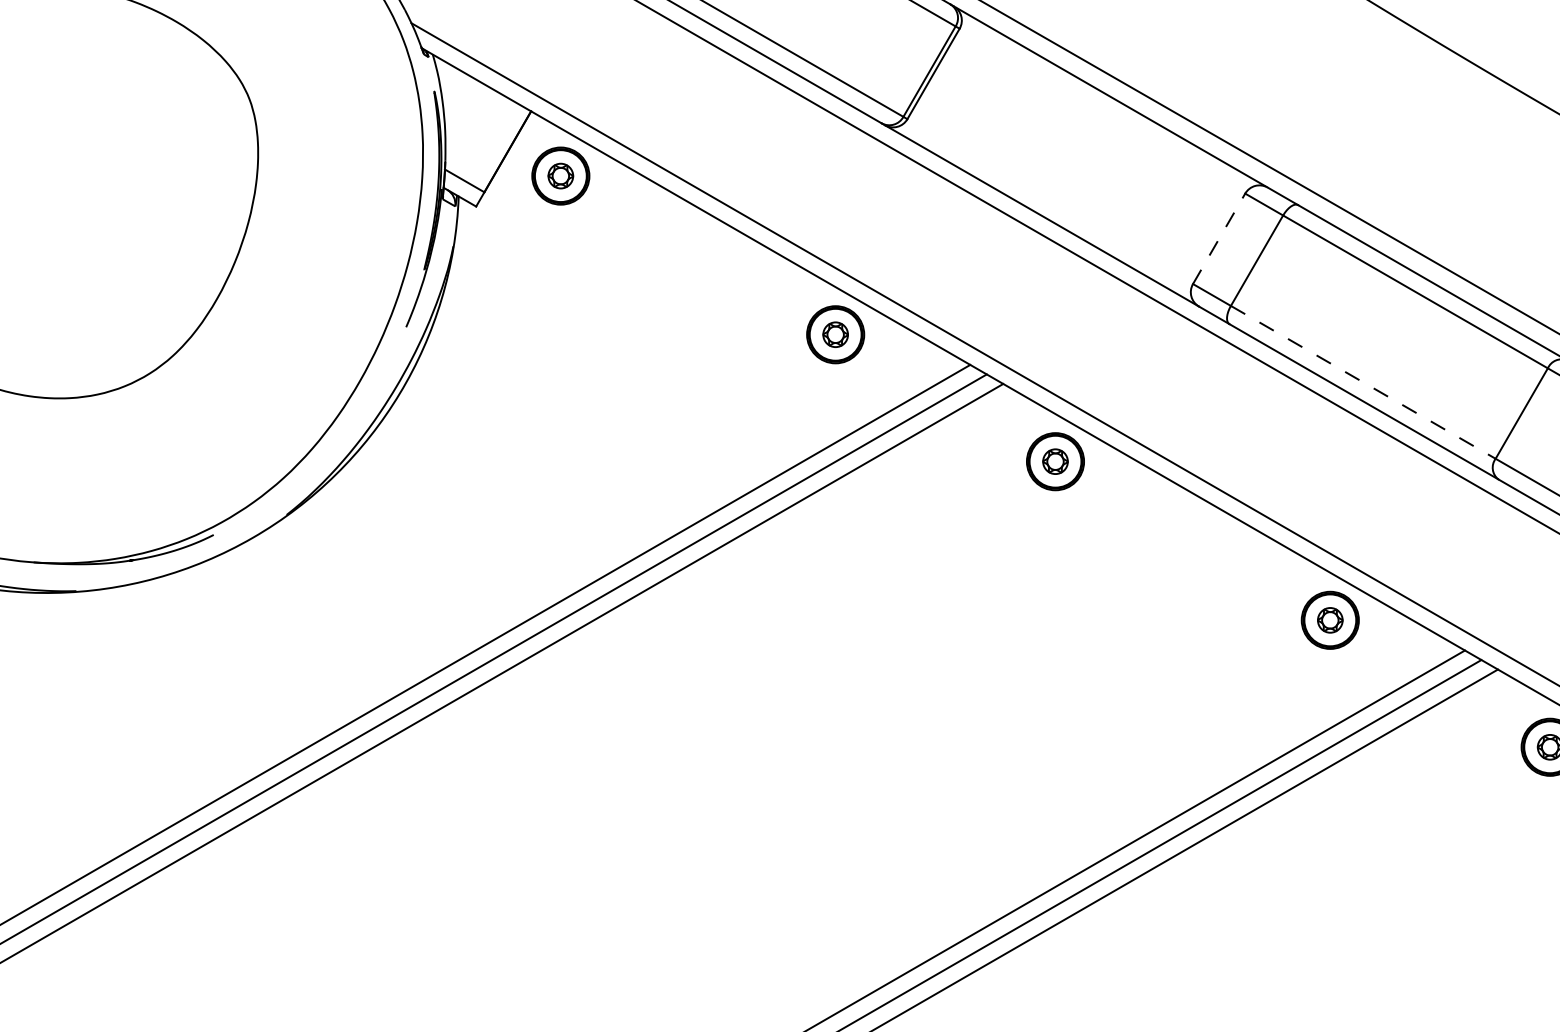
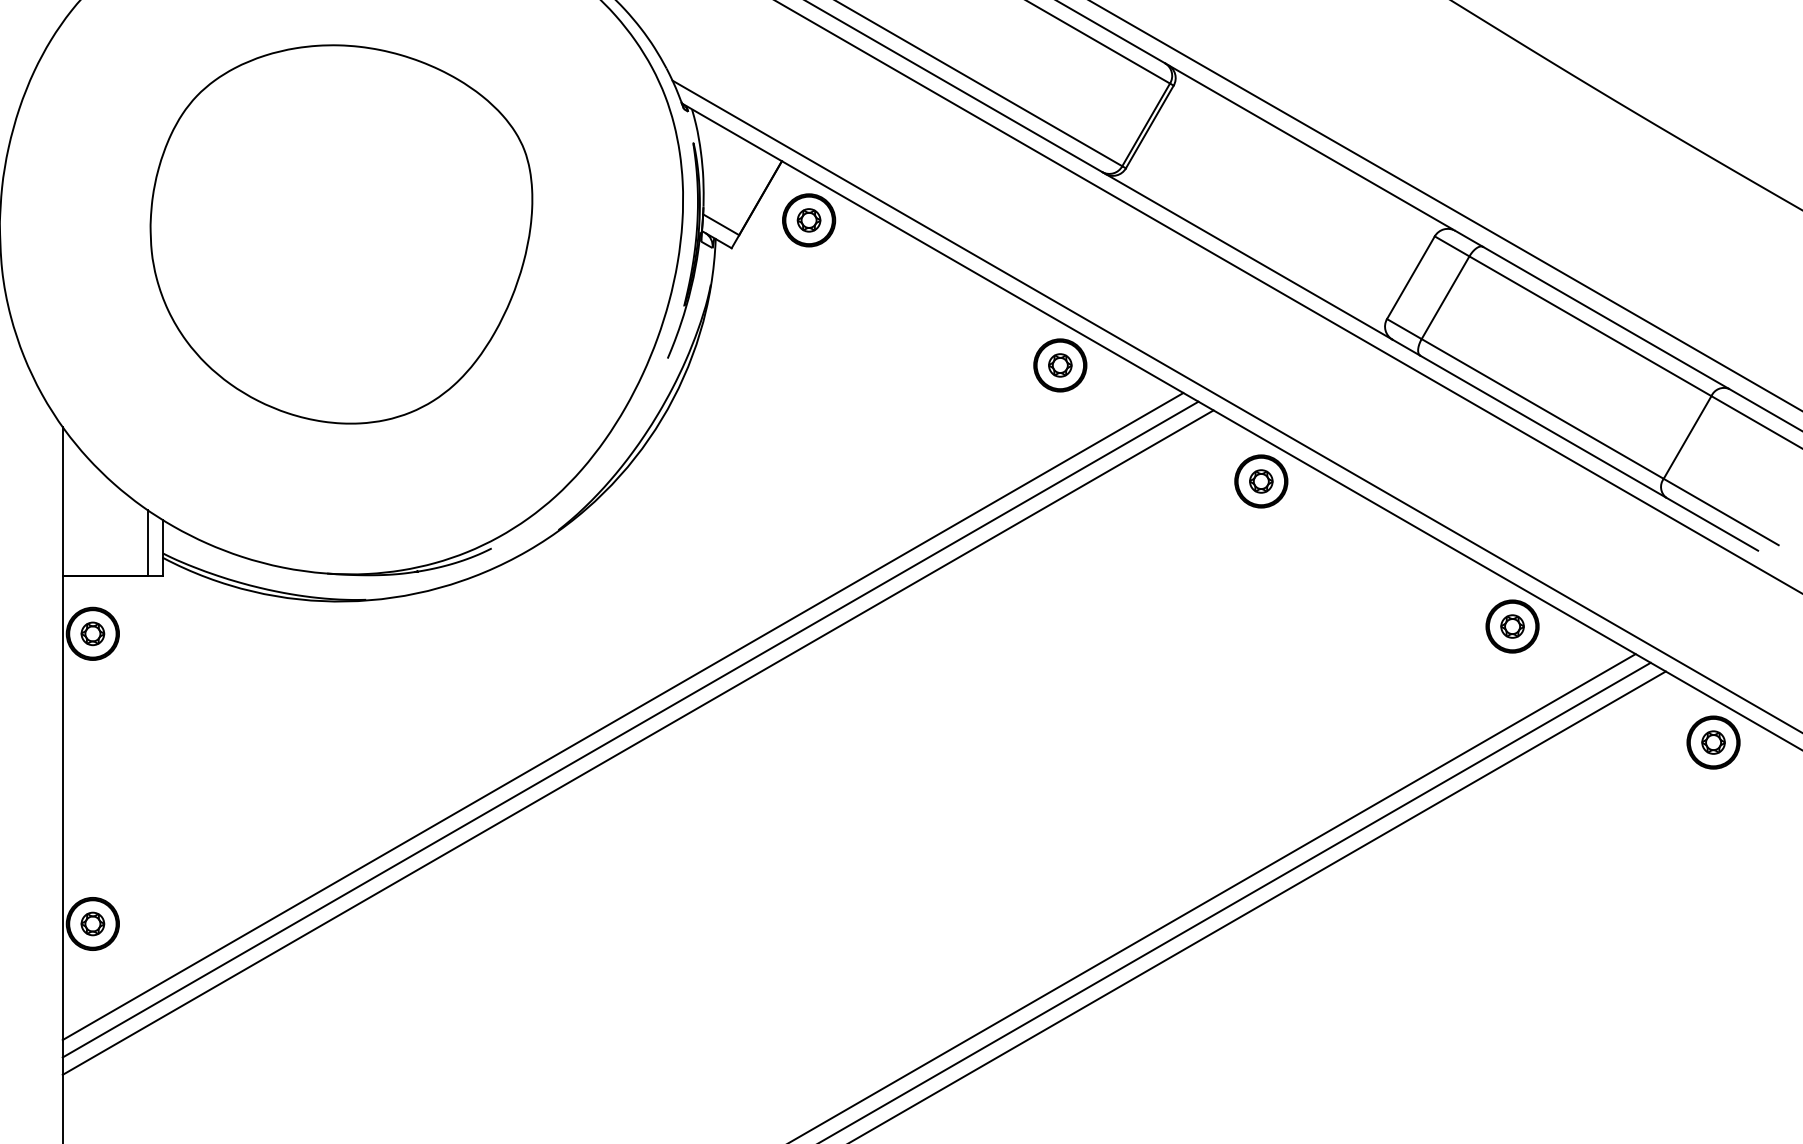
line: (1218, 238) -> (1410, 277), dashed -> solid
line: (1363, 381) -> (1542, 408), dashed -> solid

